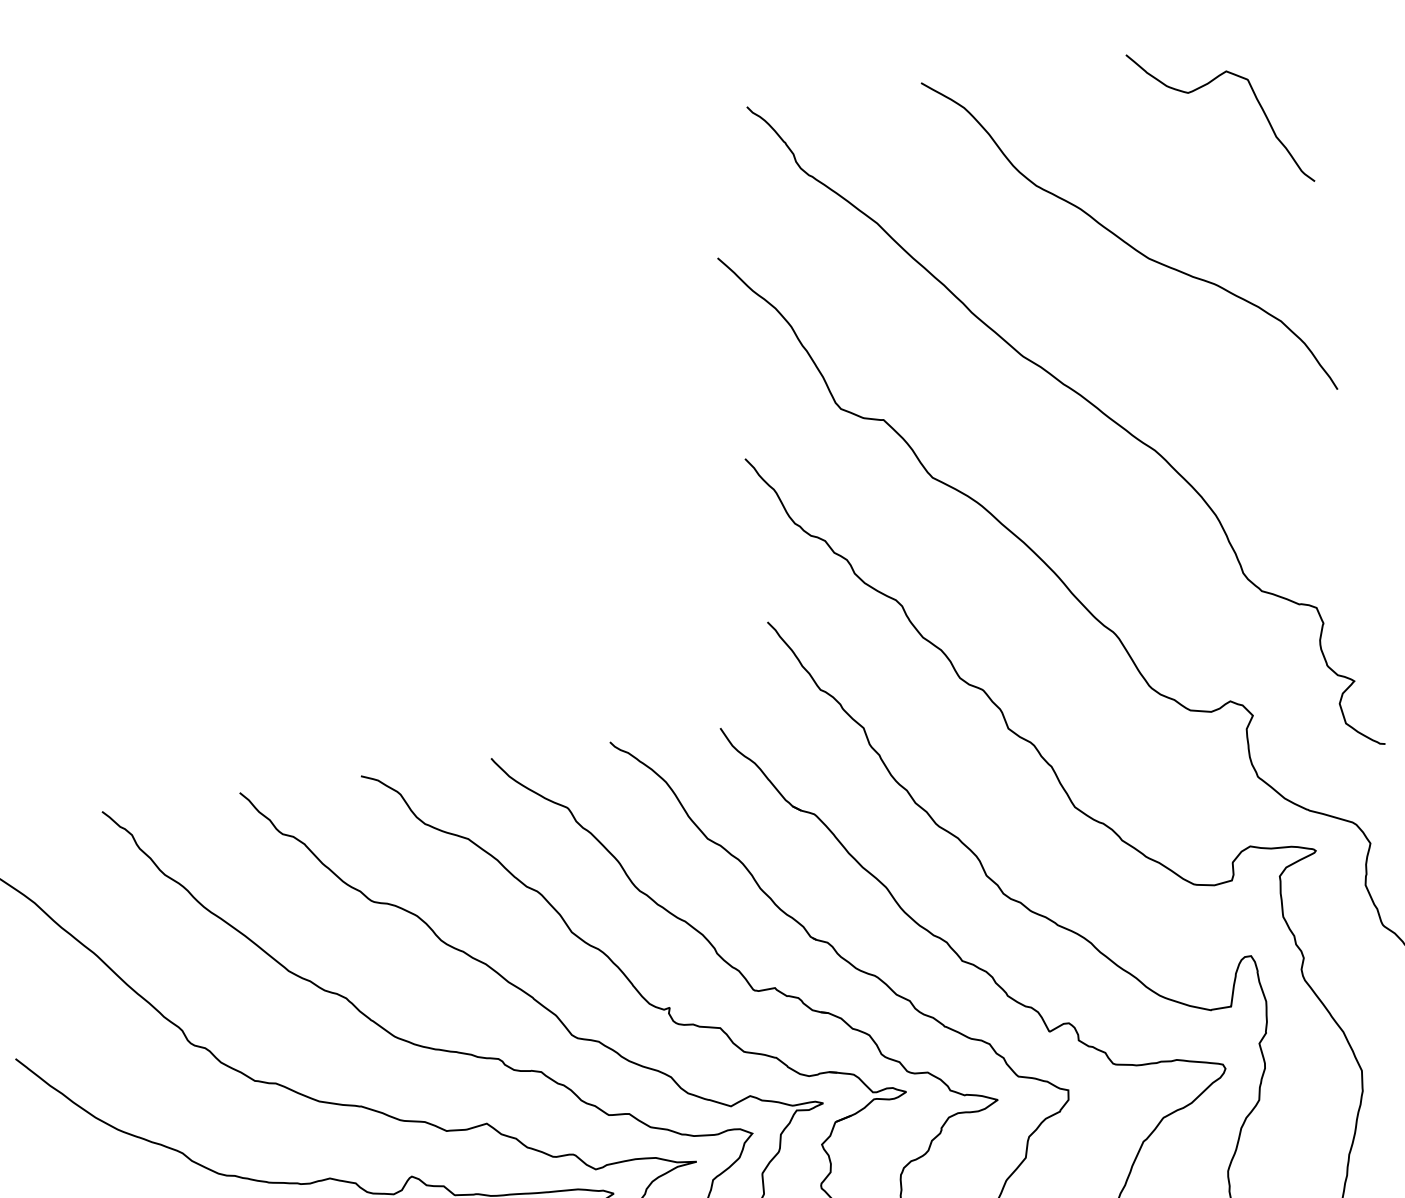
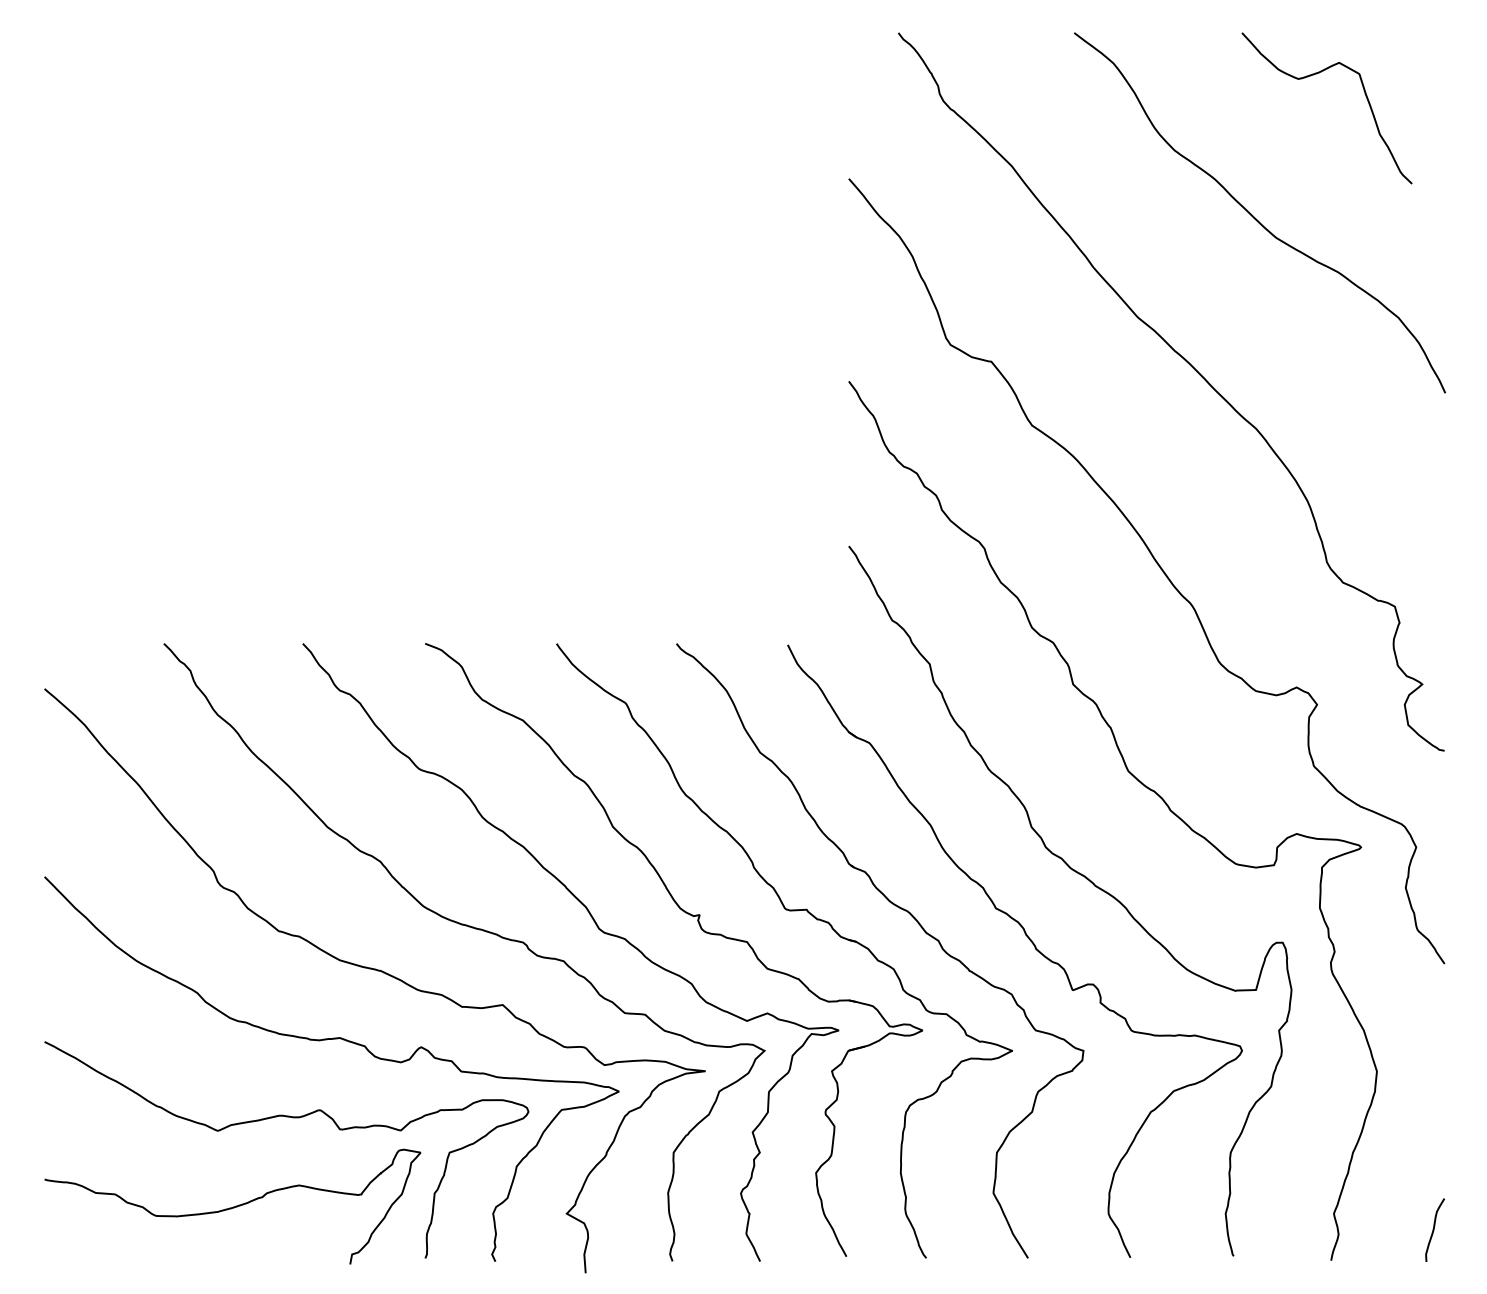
curve: (1205, 86) -> (1316, 74), moved

